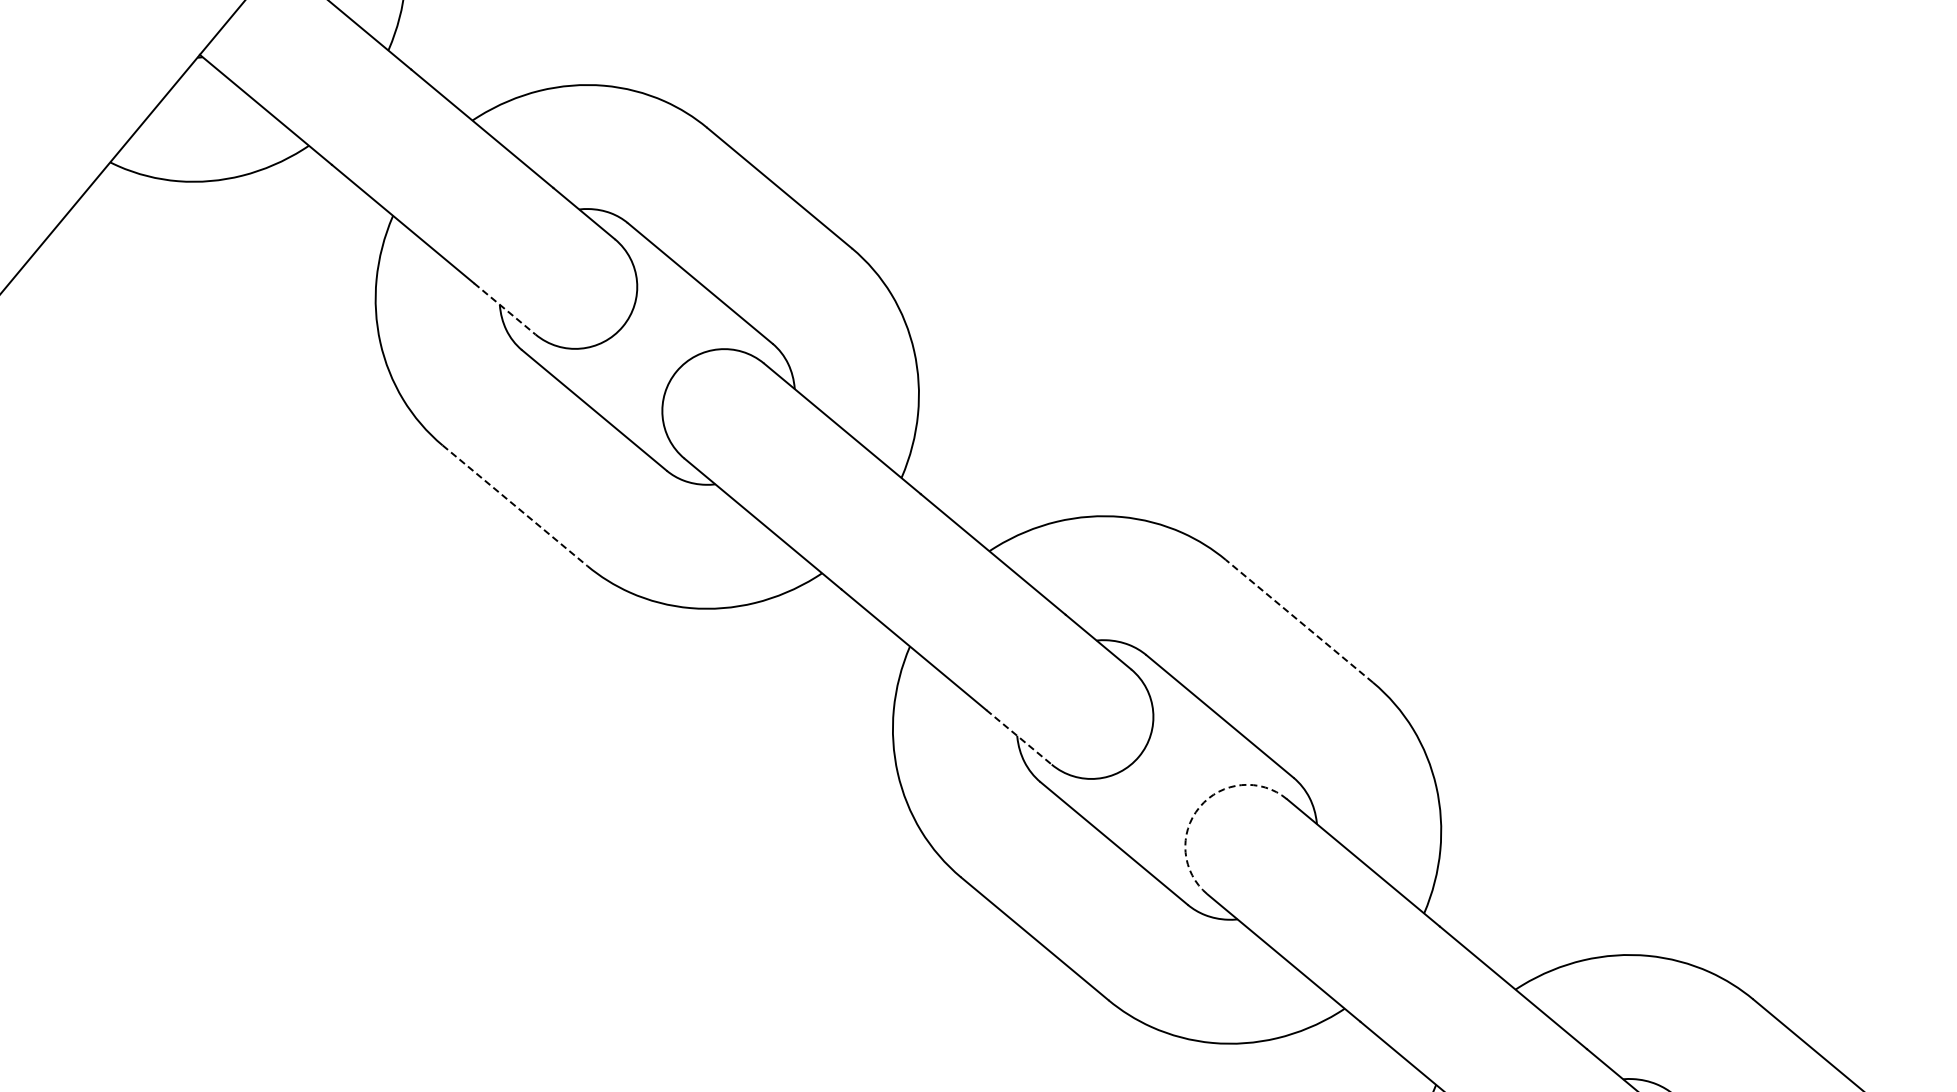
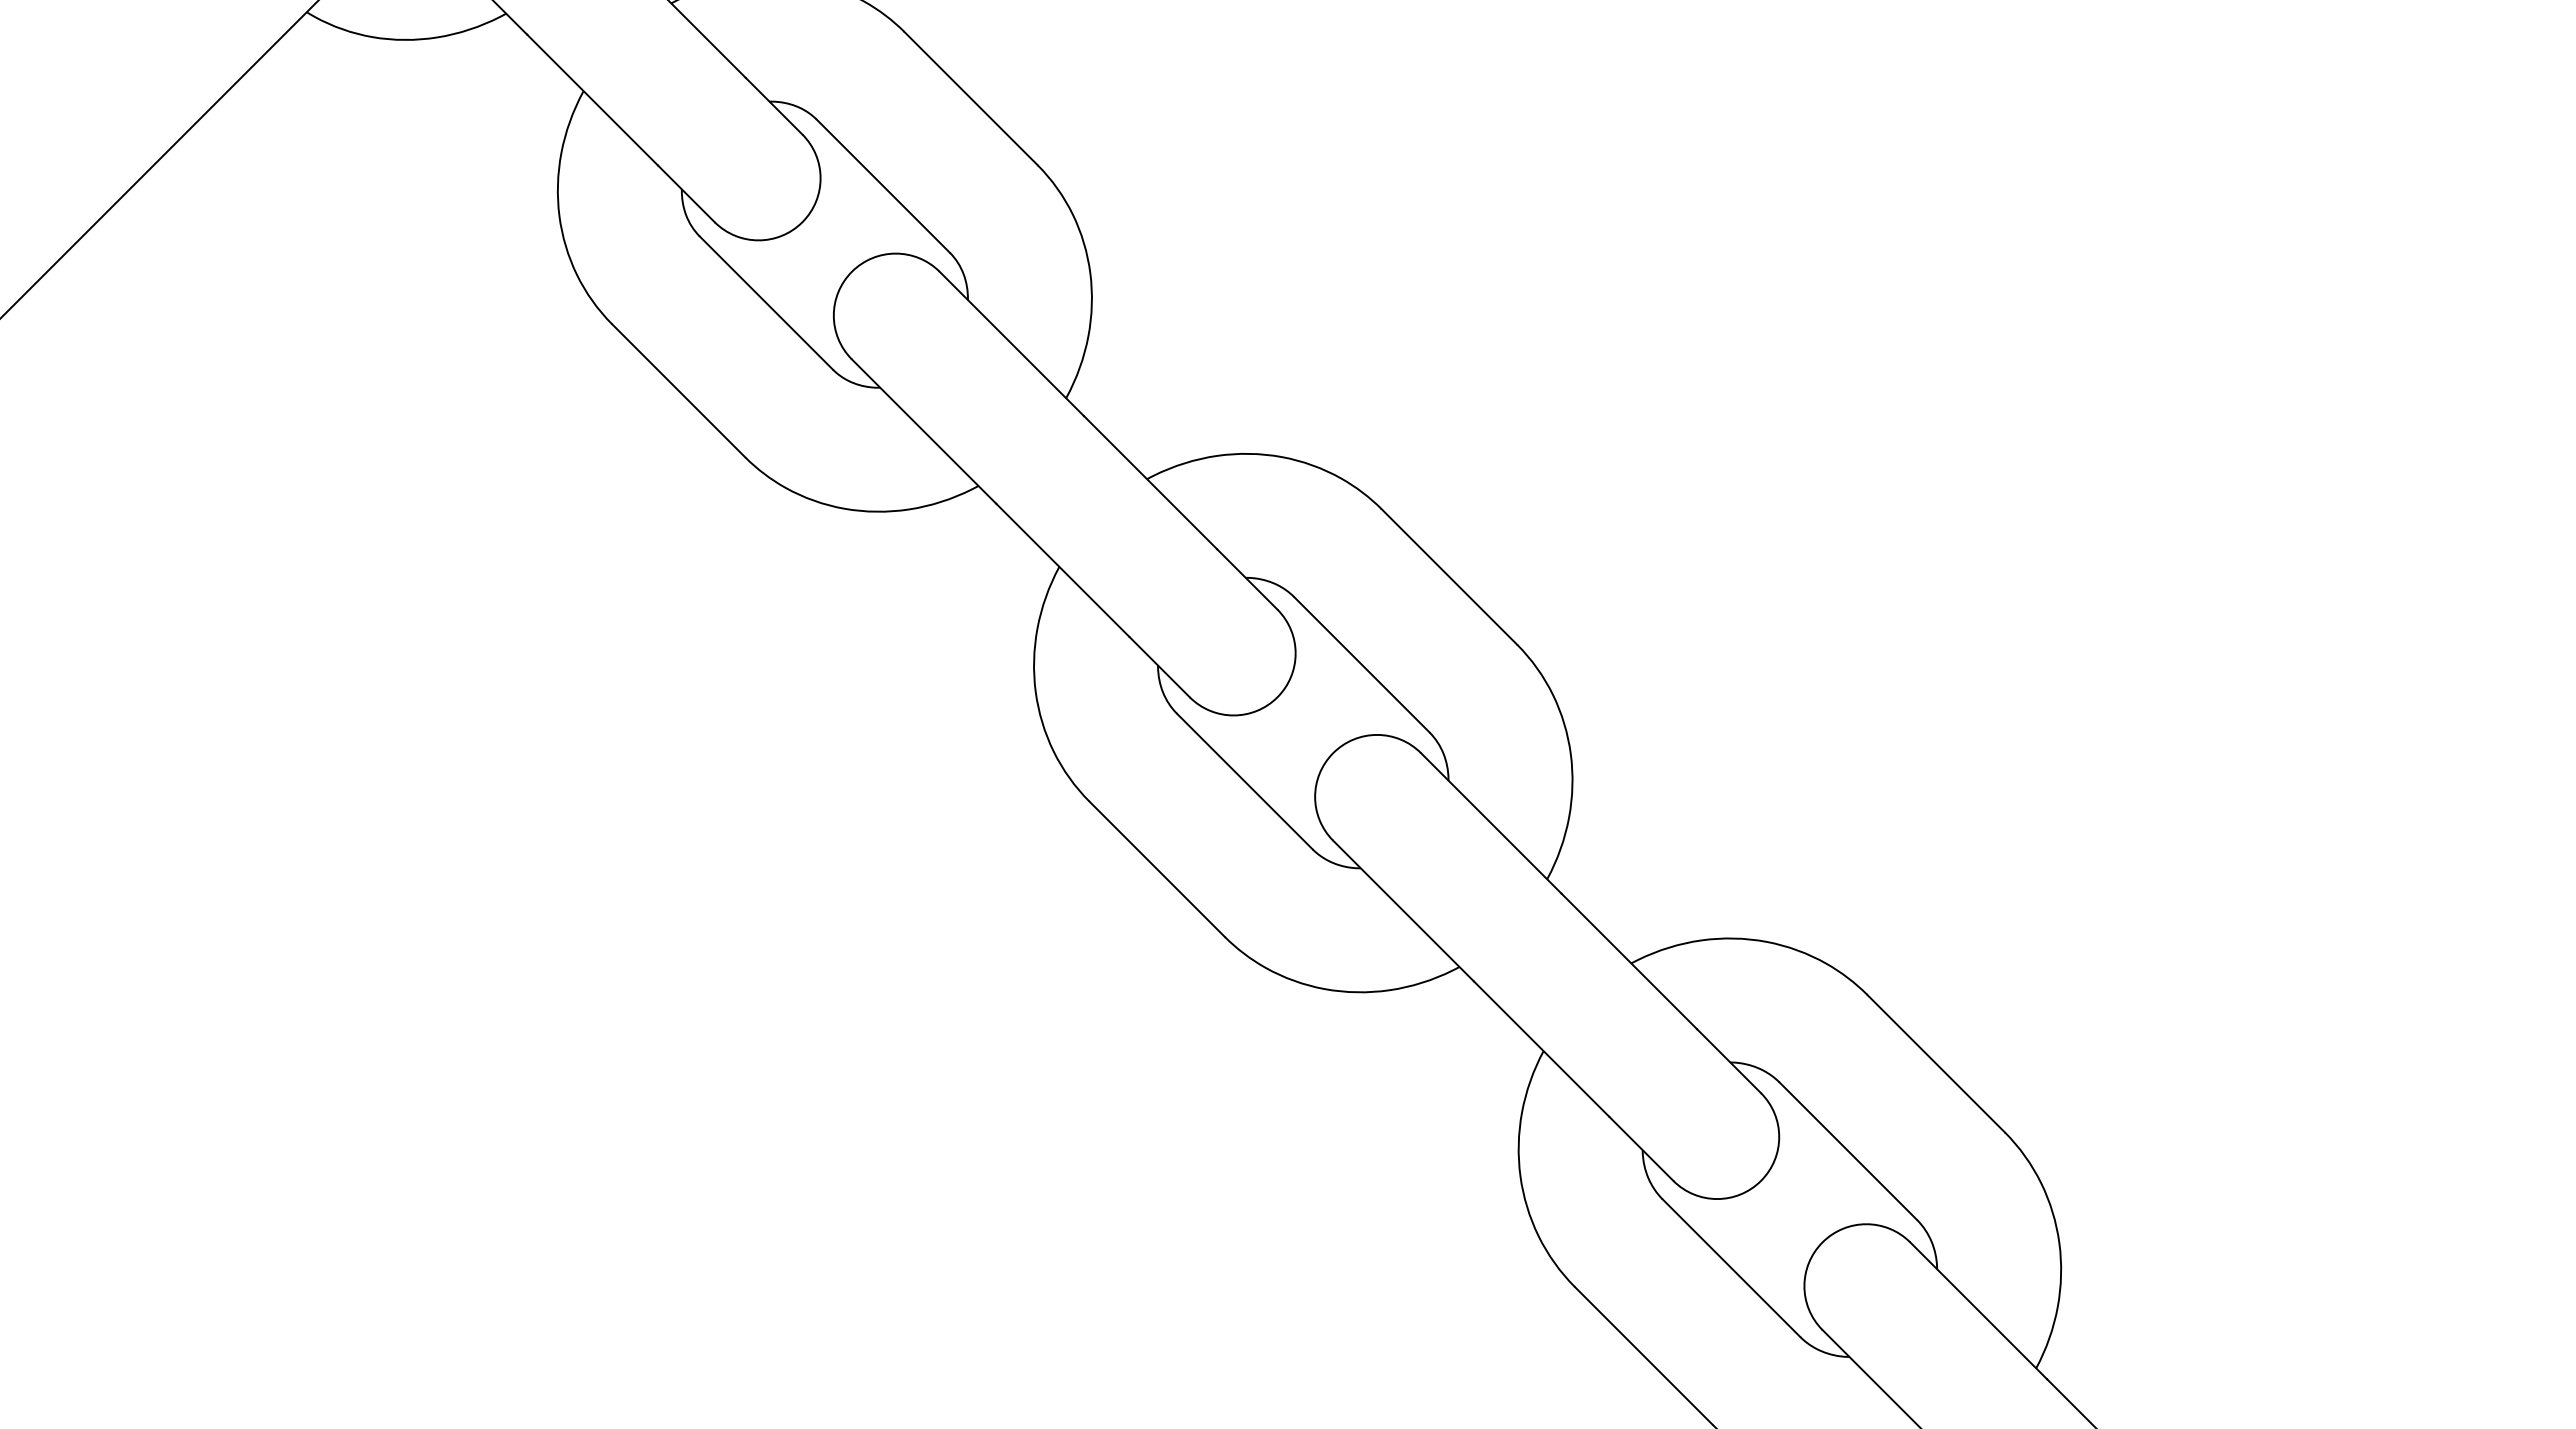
line: (504, 309) -> (686, 194), dashed -> solid
line: (515, 506) -> (679, 391), dashed -> solid
line: (1299, 620) -> (1449, 576), dashed -> solid
line: (1018, 737) -> (1159, 667), dashed -> solid
arc: (1199, 807) -> (1333, 753), dashed -> solid

